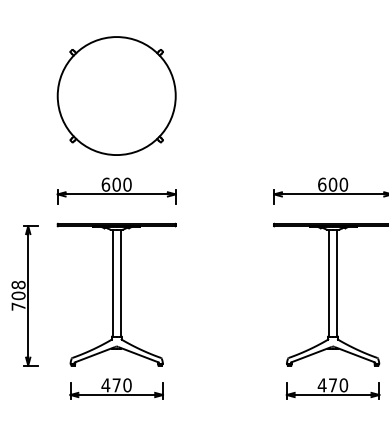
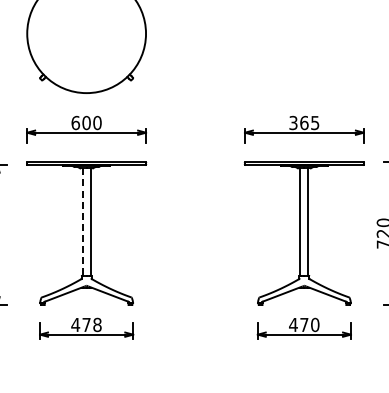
text: (333, 184) -> (304, 122), 600 -> 365
line: (112, 283) -> (82, 222), solid -> dashed
text: (127, 385) -> (97, 325), 470 -> 478

